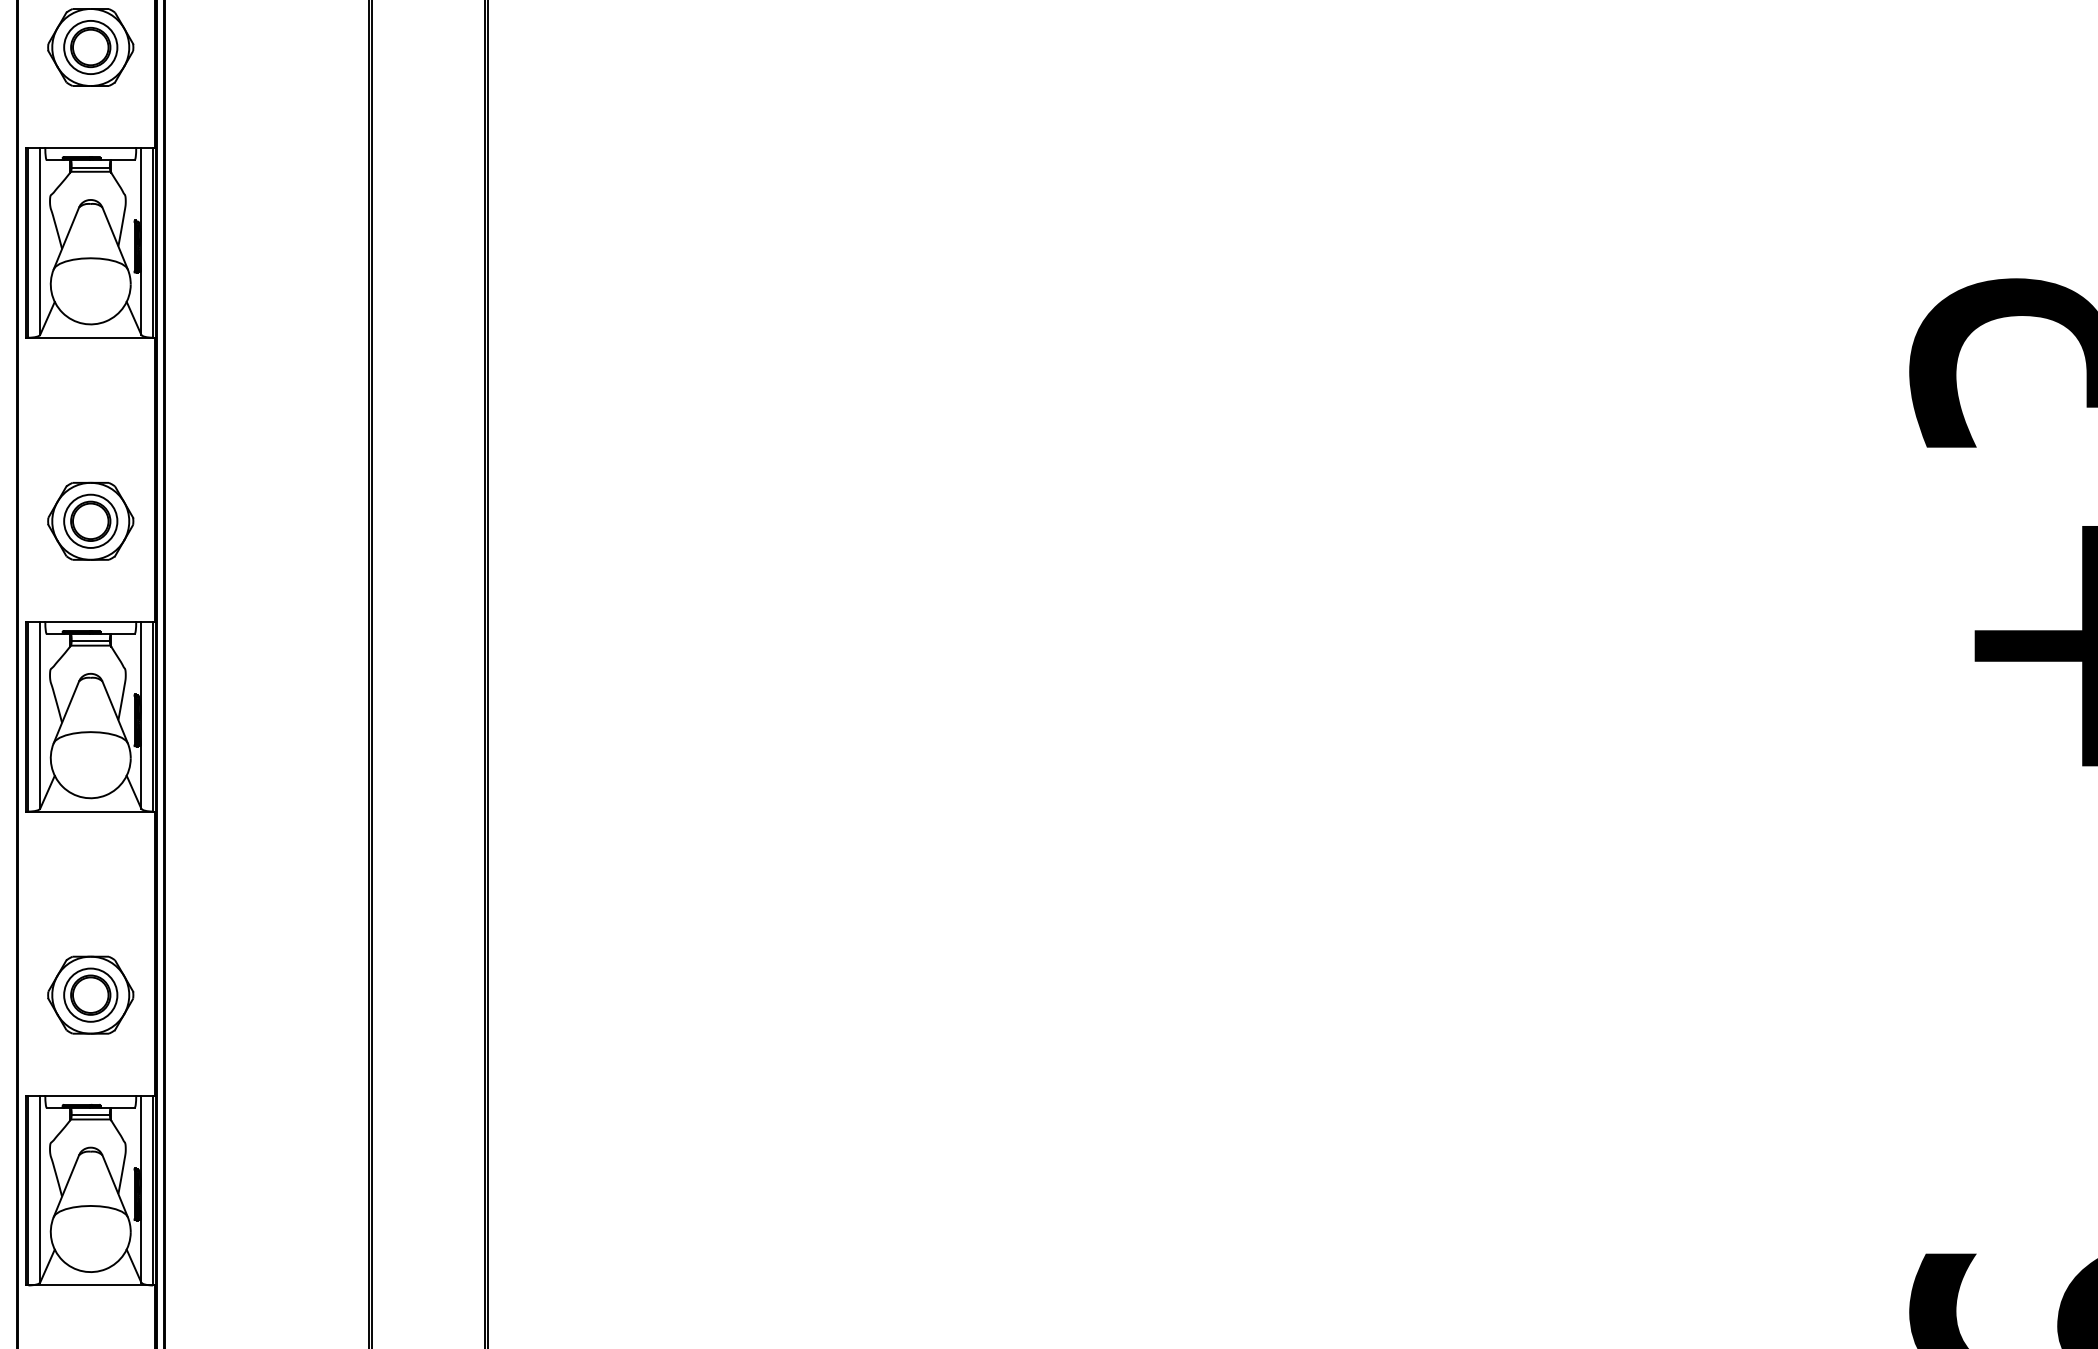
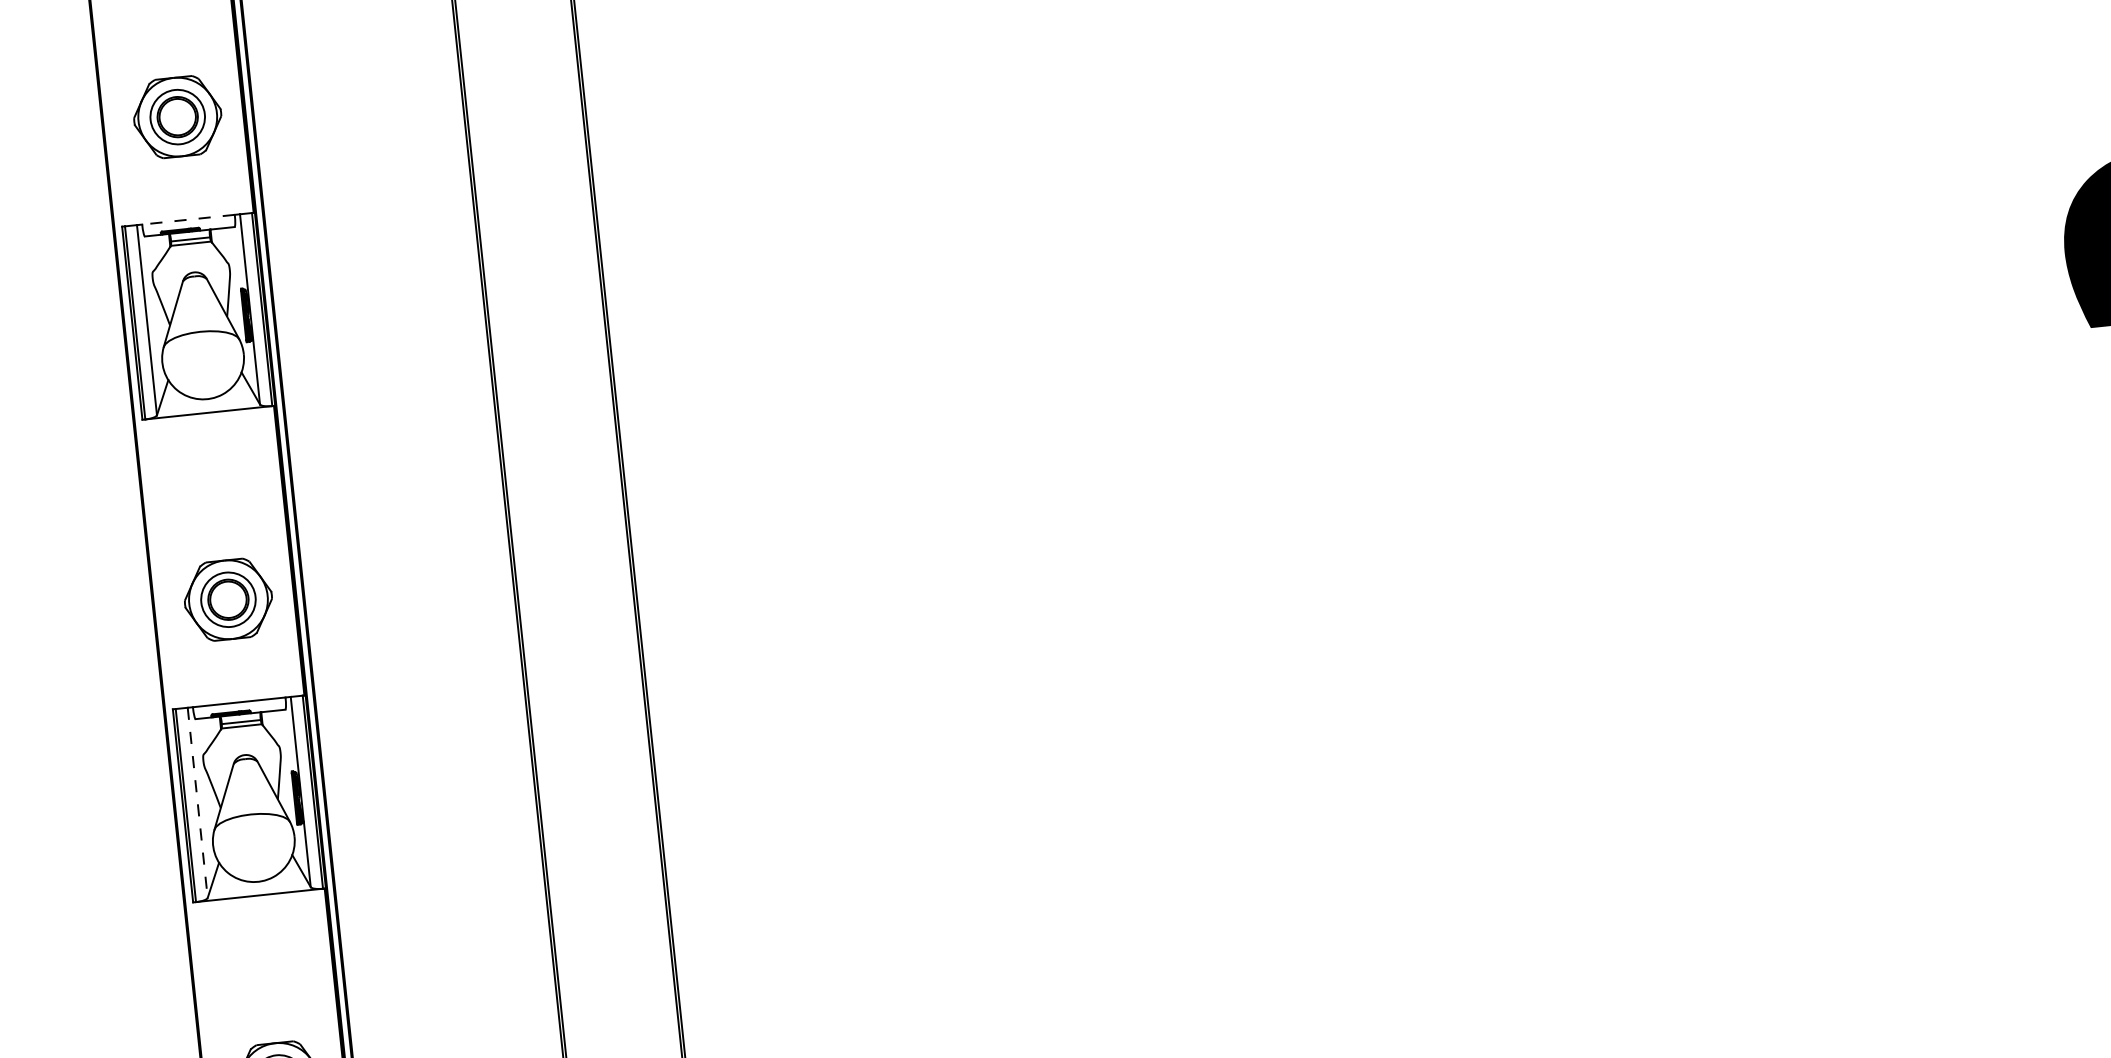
line: (90, 148) -> (188, 220), solid -> dashed
line: (40, 715) -> (198, 802), solid -> dashed

